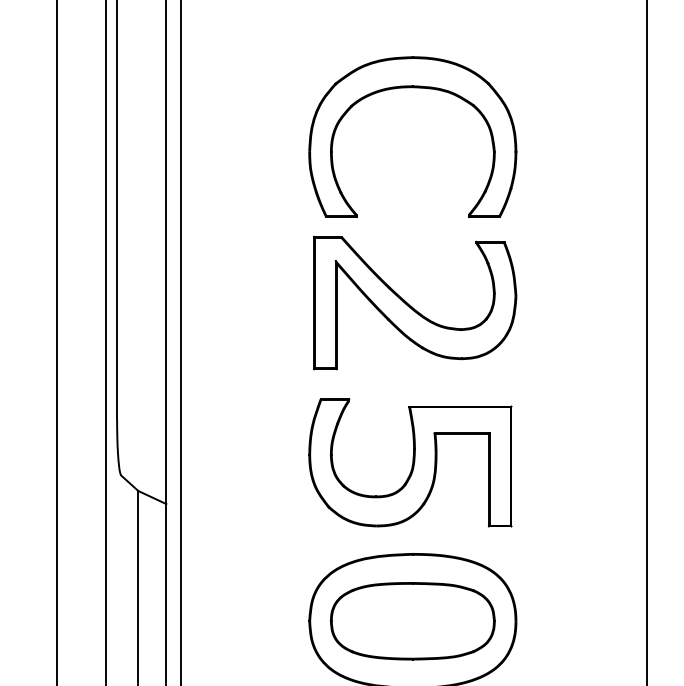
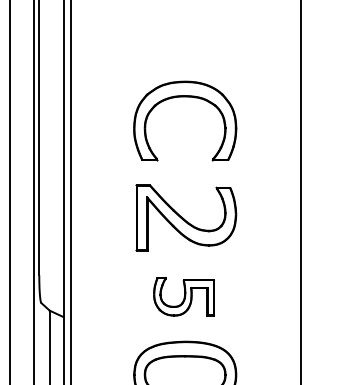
part: (413, 89) -> (185, 97), moved
part: (409, 462) -> (183, 296), size x0.6

